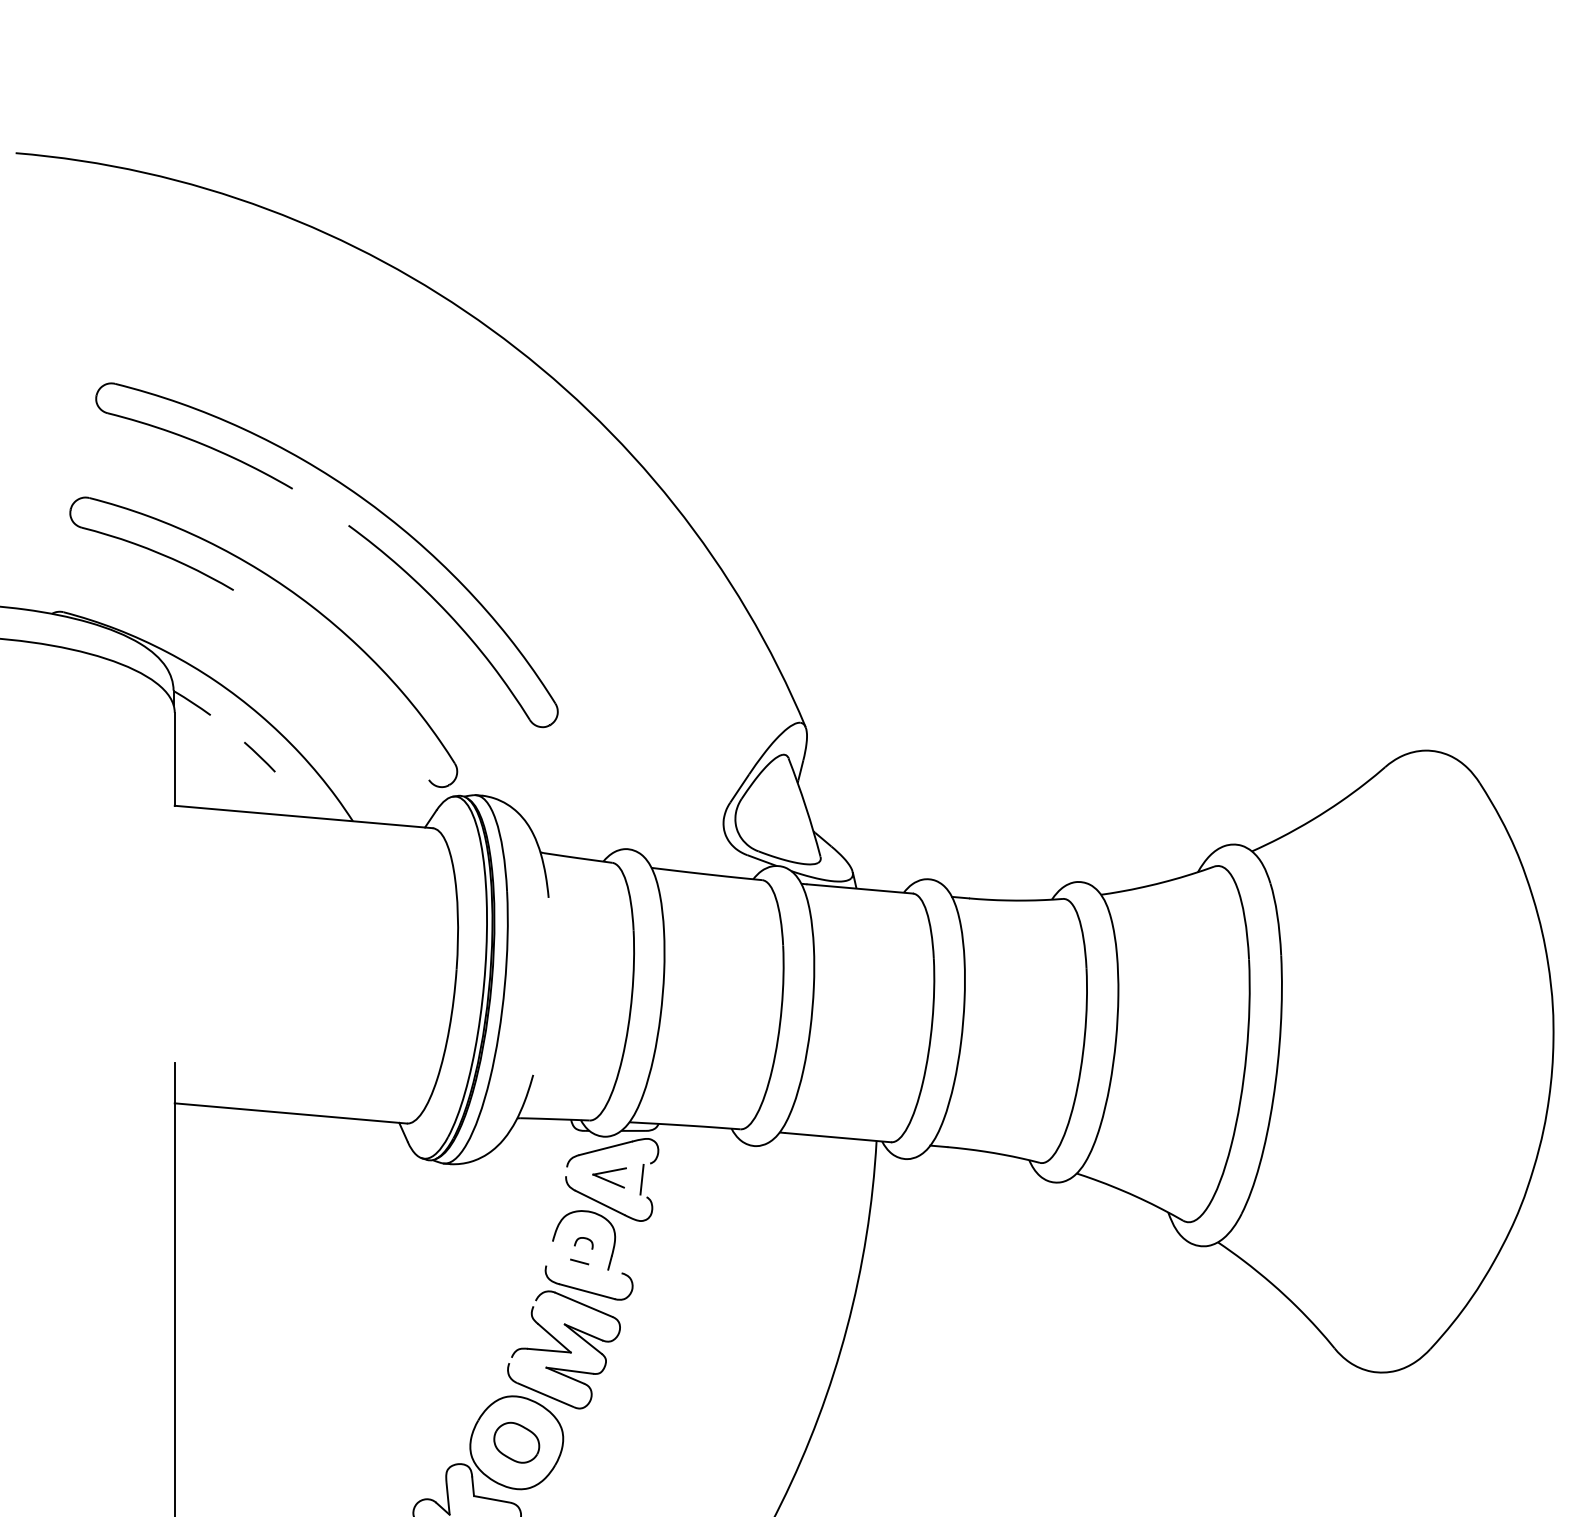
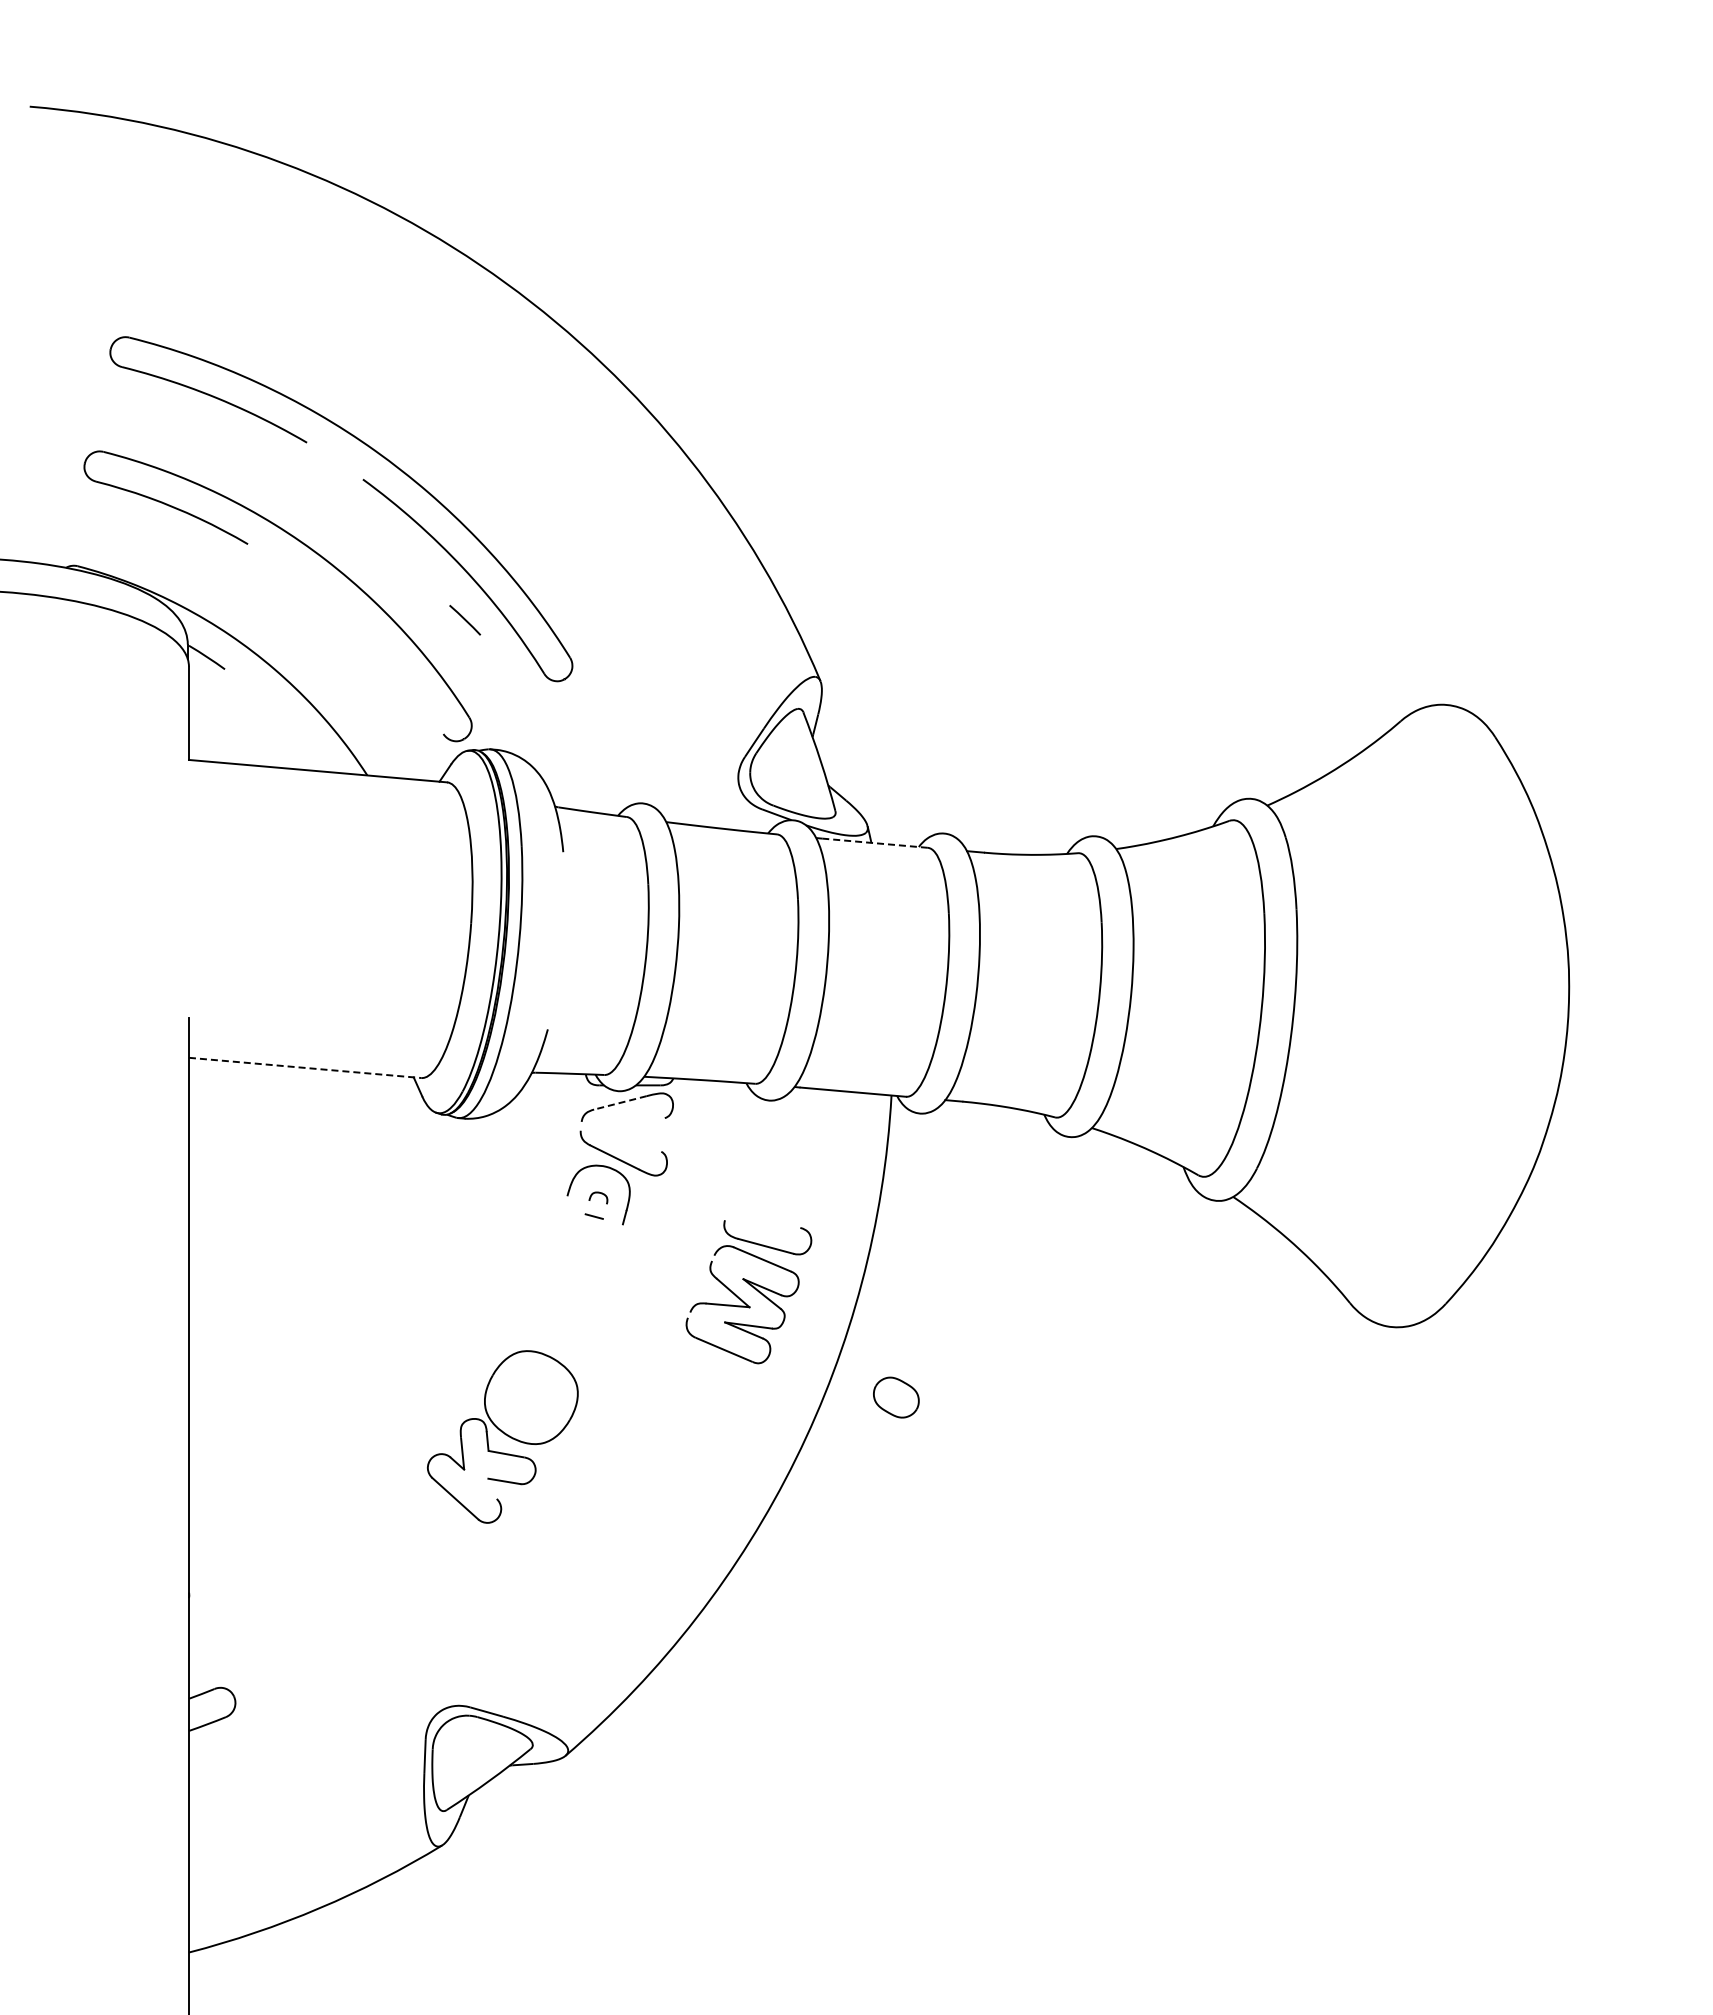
line: (260, 757) -> (465, 620), moved
line: (860, 889) -> (875, 843), solid -> dashed
line: (291, 1113) -> (305, 1067), solid -> dashed
line: (604, 1147) -> (619, 1102), solid -> dashed
part: (609, 1177) -> (624, 1132), removed
line: (641, 1179) -> (656, 1134), removed
part: (573, 1332) -> (752, 1287), moved
part: (516, 1442) -> (896, 1397), moved

